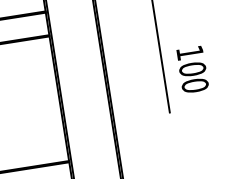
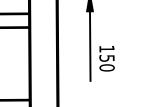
text: (191, 69) -> (106, 58), 100 -> 150

